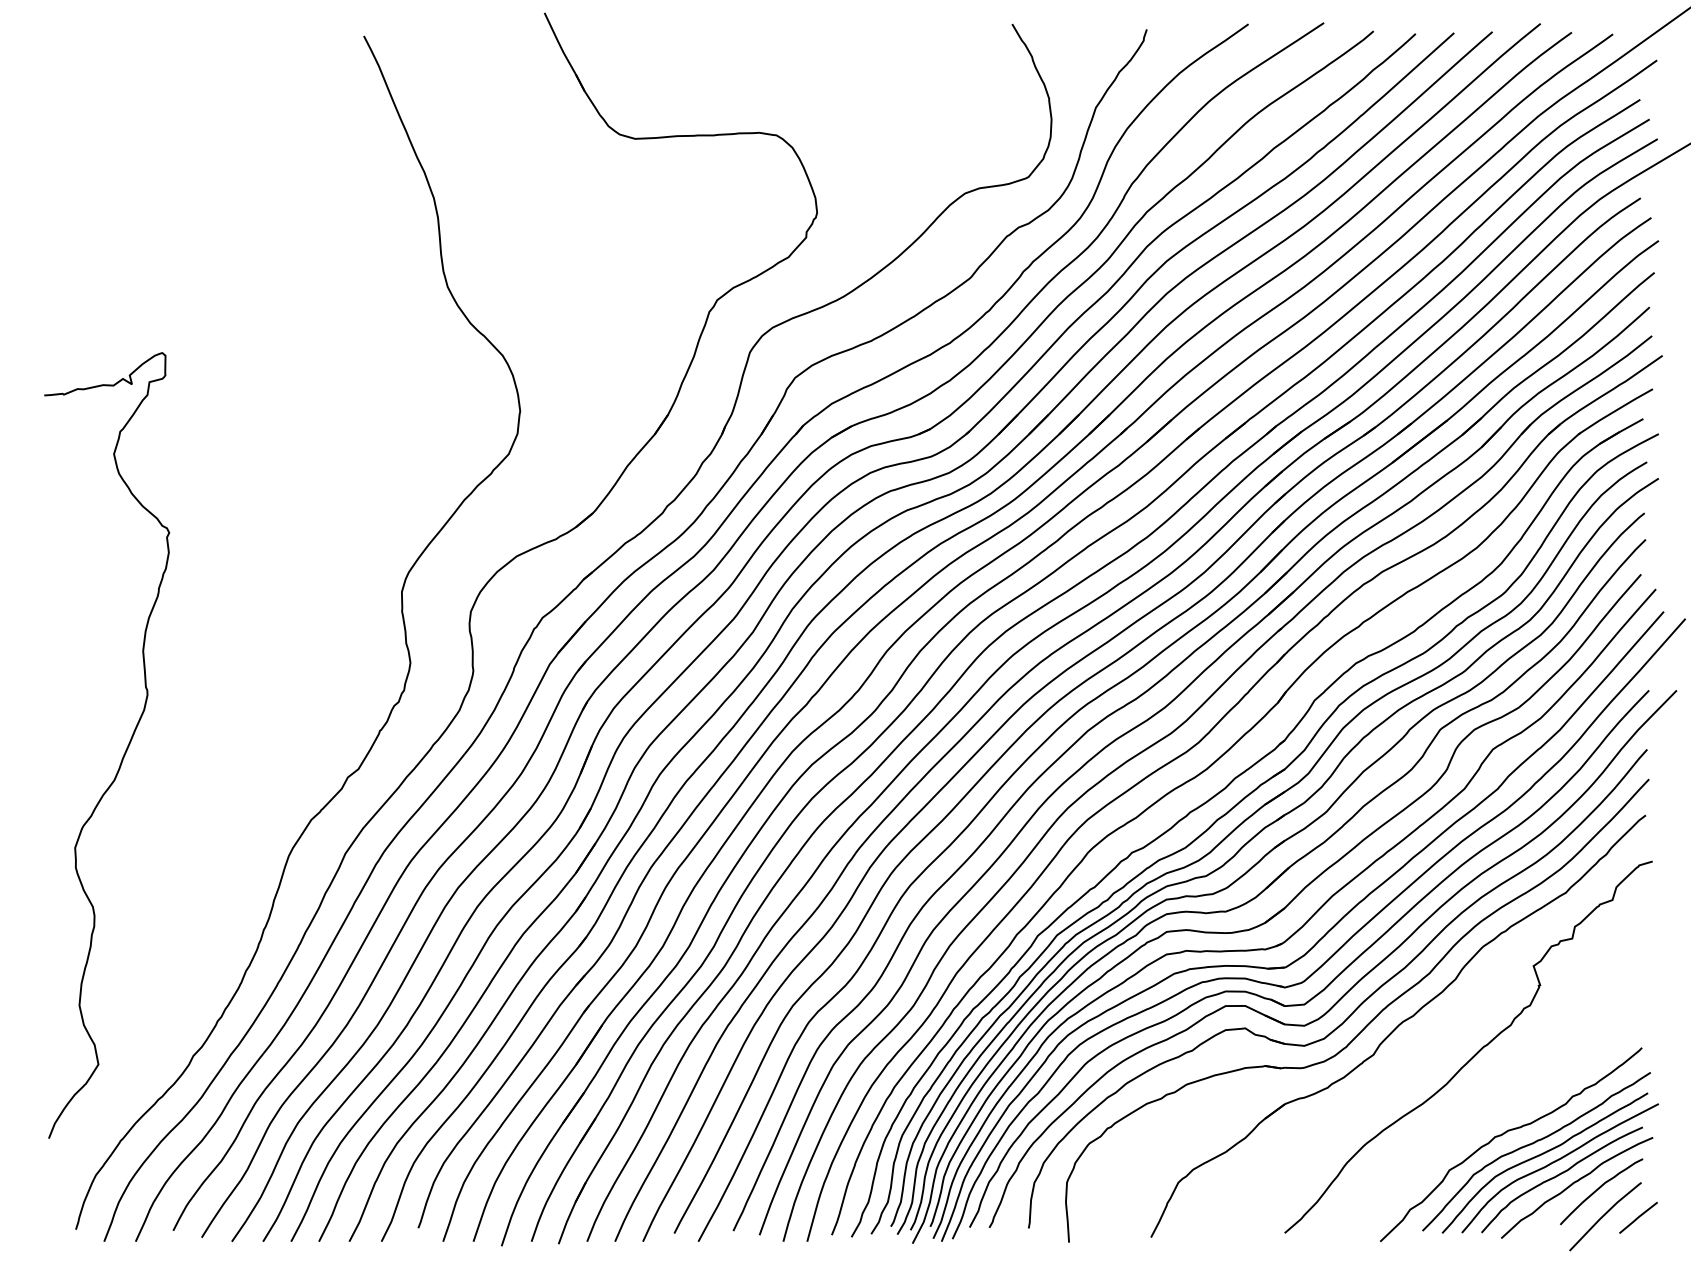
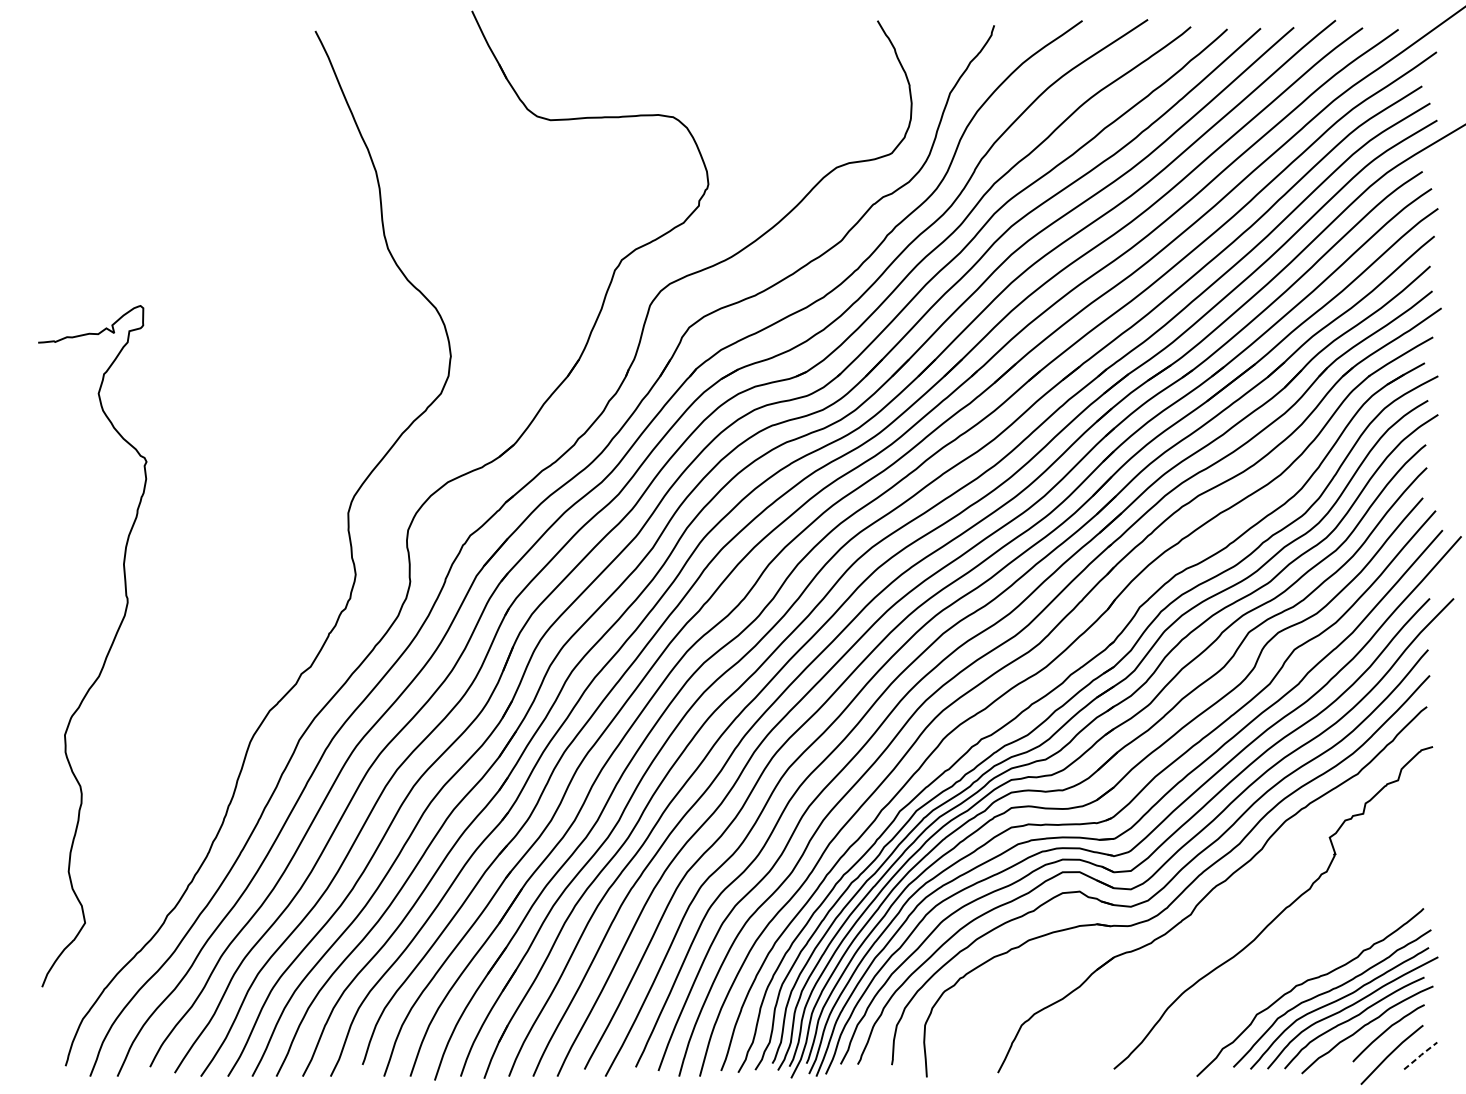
line: (1638, 1217) -> (1420, 1055), solid -> dashed

